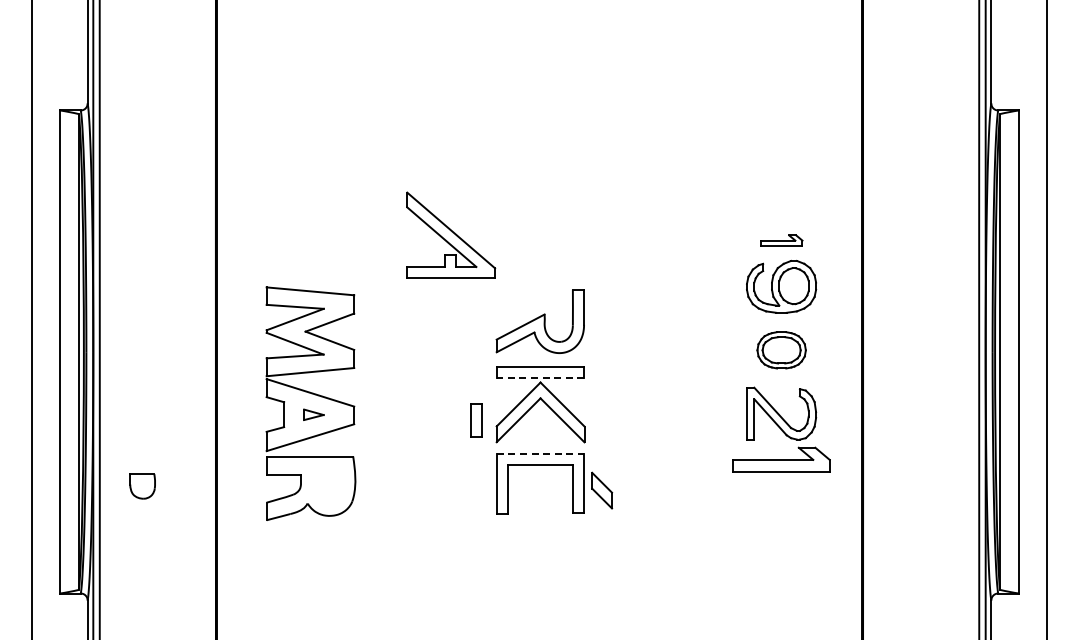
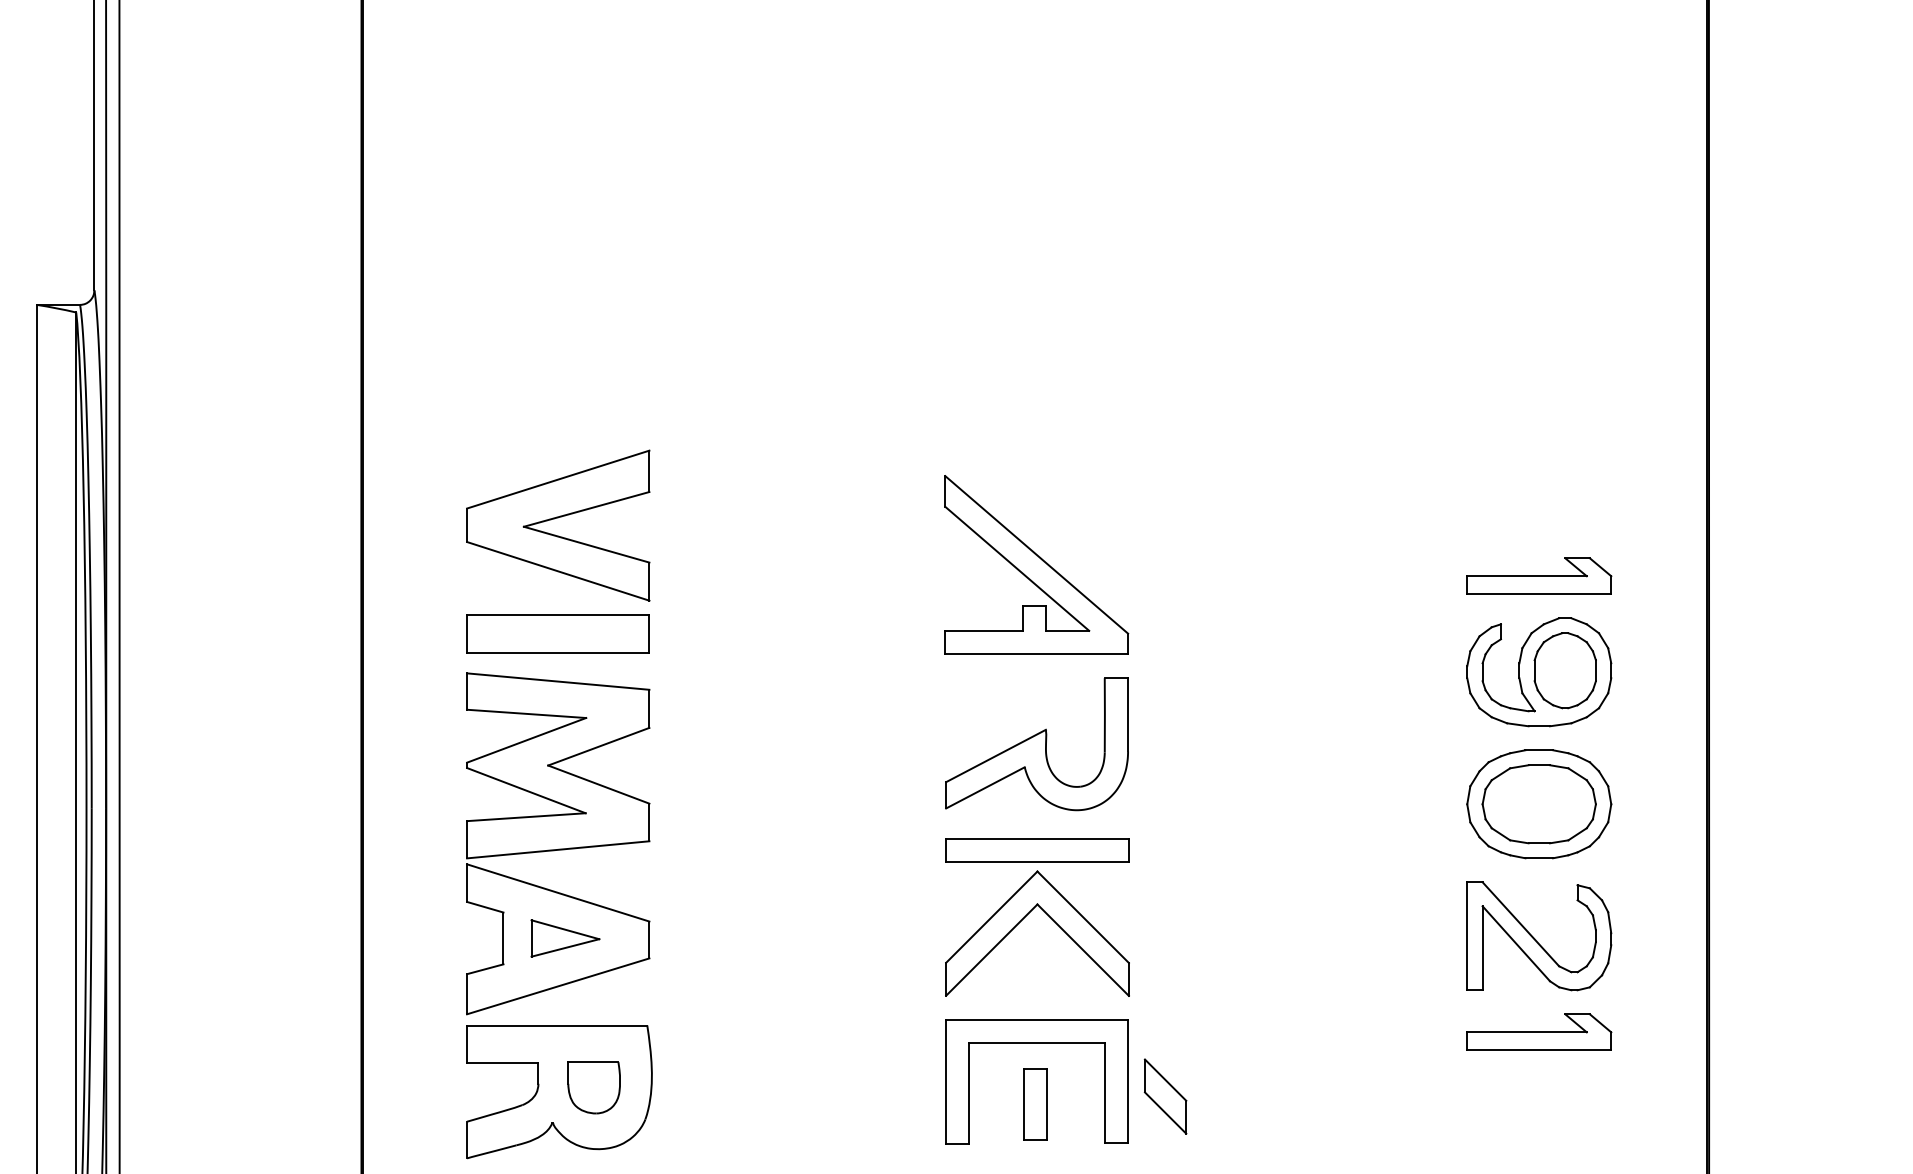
part: (310, 228) -> (558, 550), added
part: (451, 234) -> (1037, 563), moved
part: (781, 240) -> (1539, 575), size x1.67
part: (781, 350) -> (1539, 804), size x1.43
line: (540, 377) -> (1037, 860), dashed -> solid
part: (313, 414) -> (564, 938), size x1.67
part: (476, 420) -> (1035, 1104), moved
line: (540, 453) -> (1037, 1019), dashed -> solid
part: (781, 459) -> (1539, 1031), size x0.71
part: (142, 486) -> (593, 1087), moved

